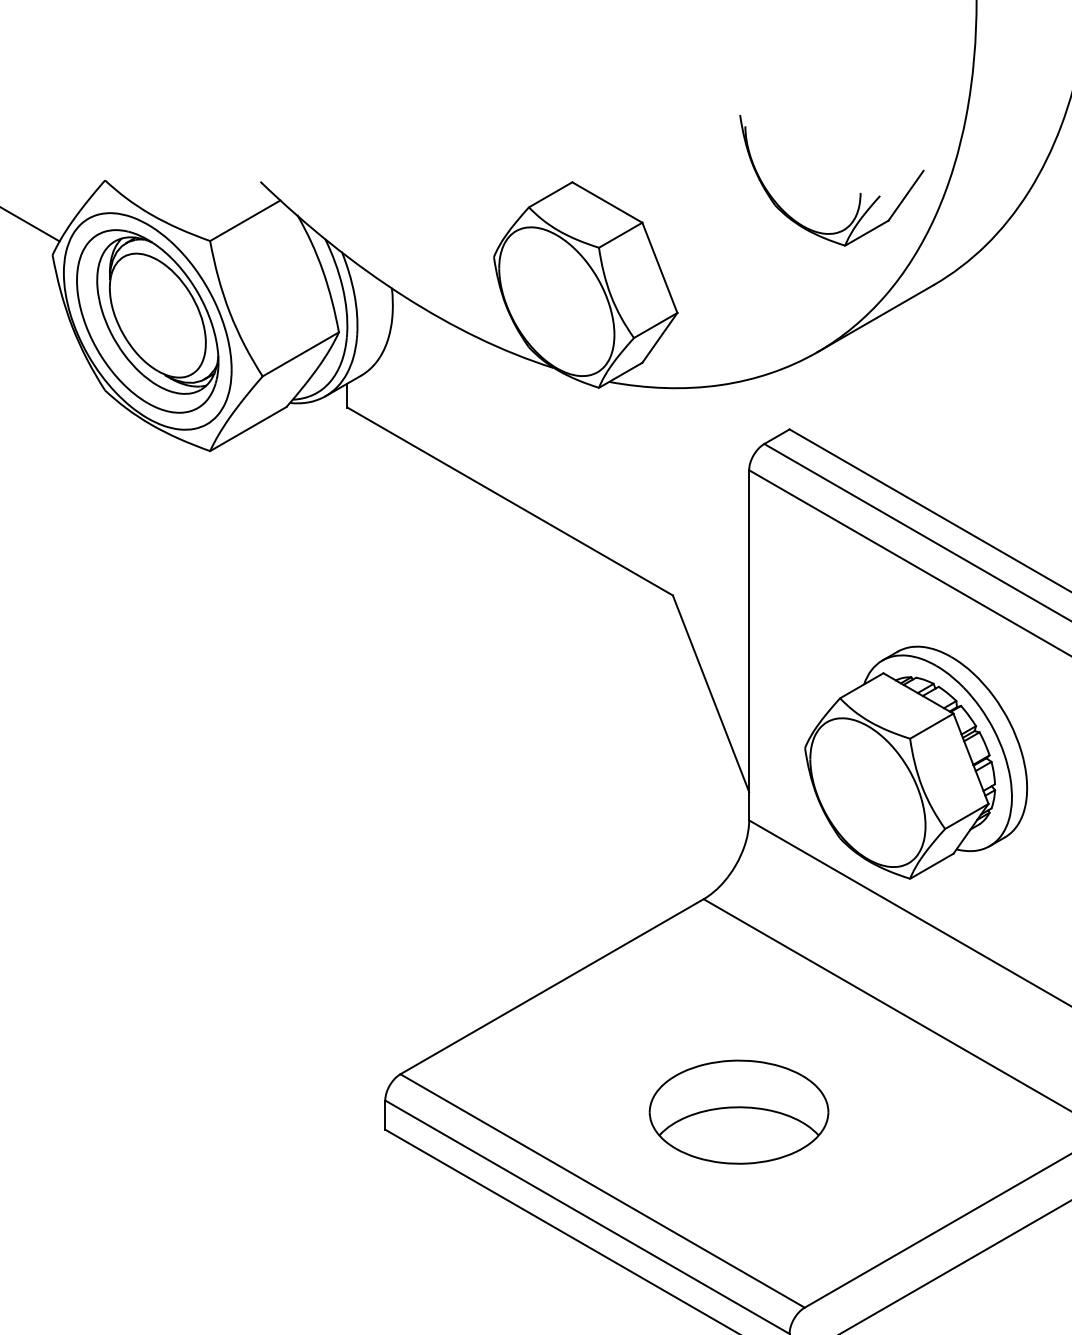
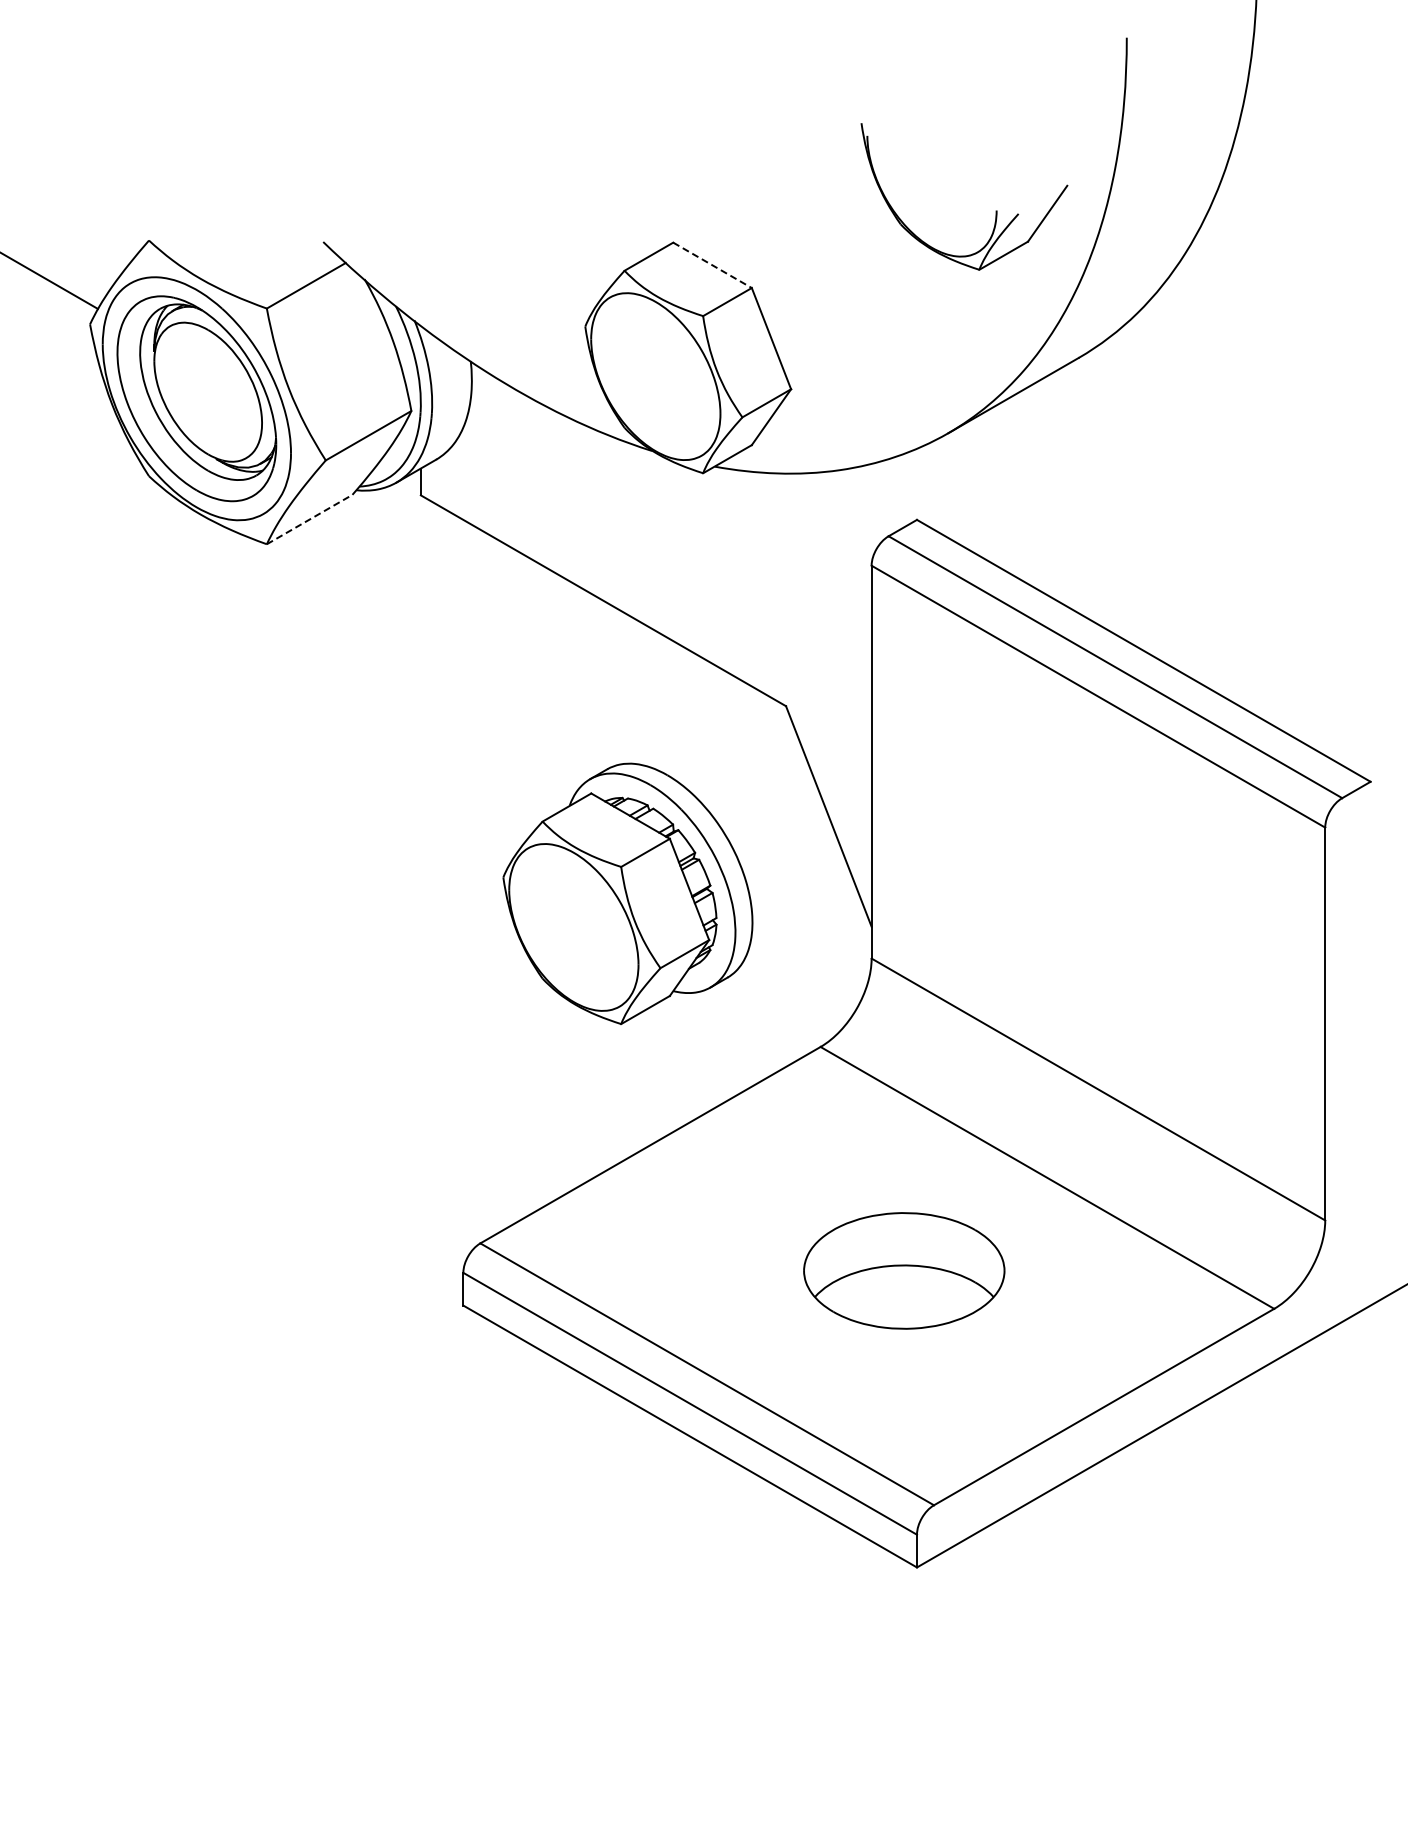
part: (859, 192) -> (995, 210), moved
line: (607, 202) -> (712, 265), solid -> dashed
line: (249, 429) -> (310, 519), solid -> dashed
part: (915, 762) -> (627, 893), moved
part: (739, 1111) -> (904, 1270), moved

